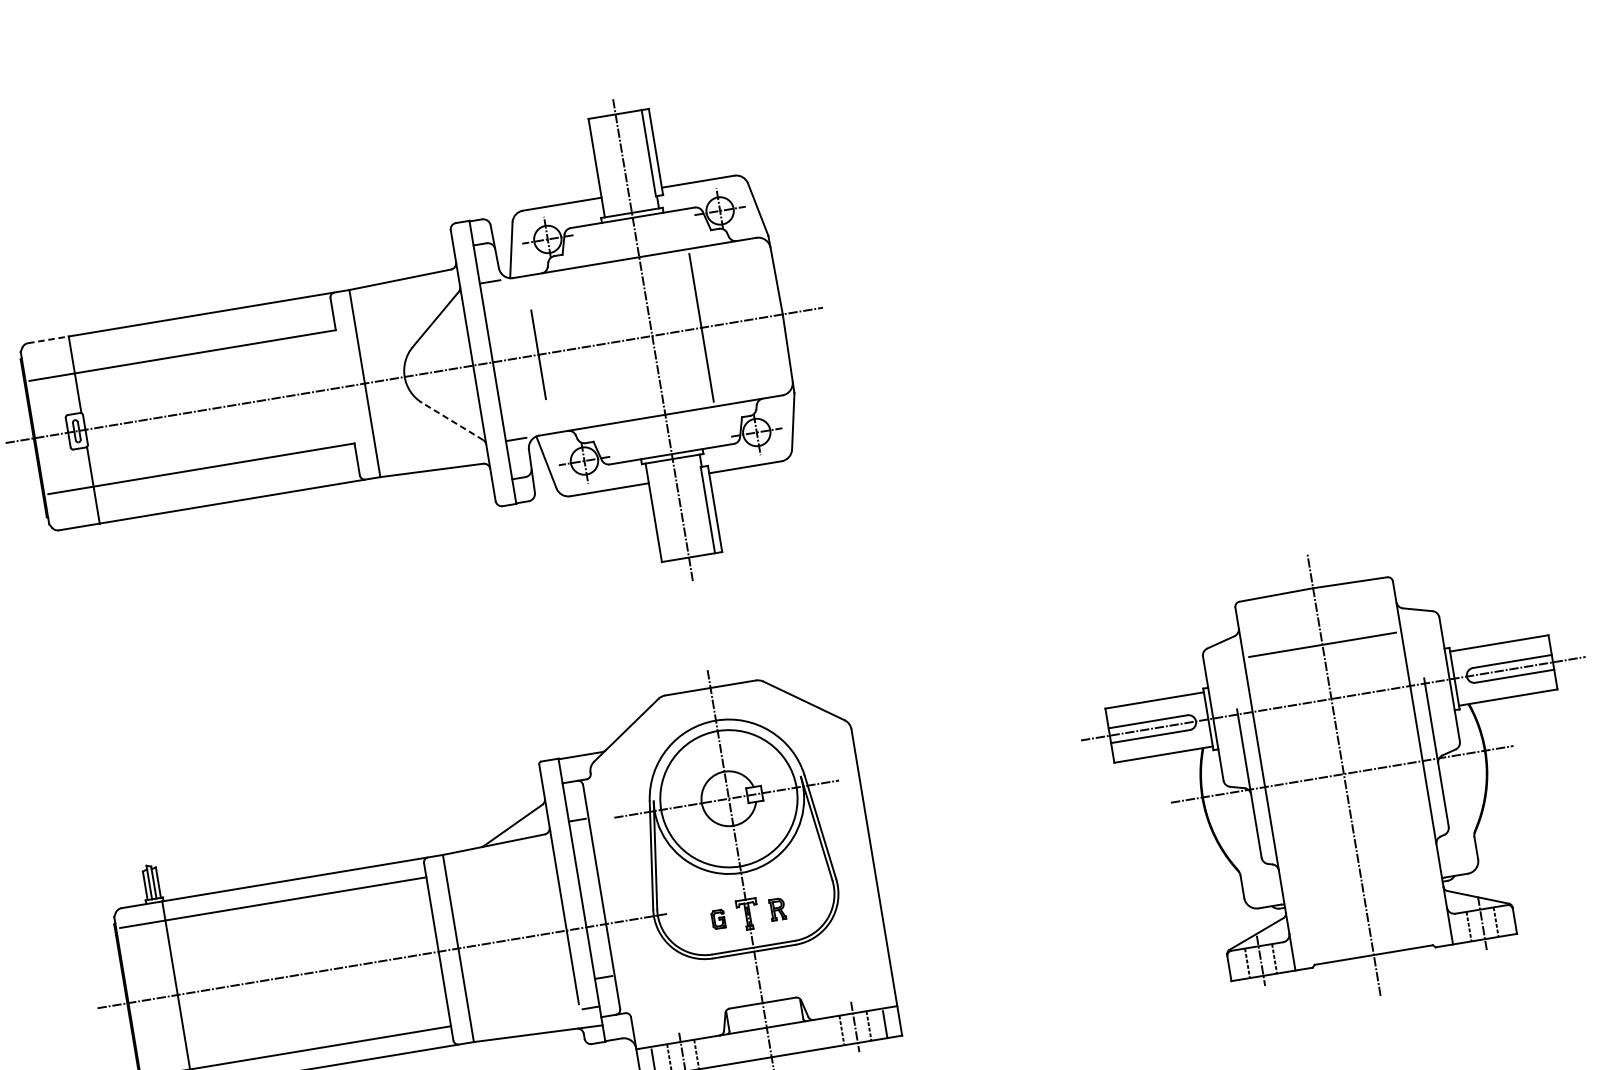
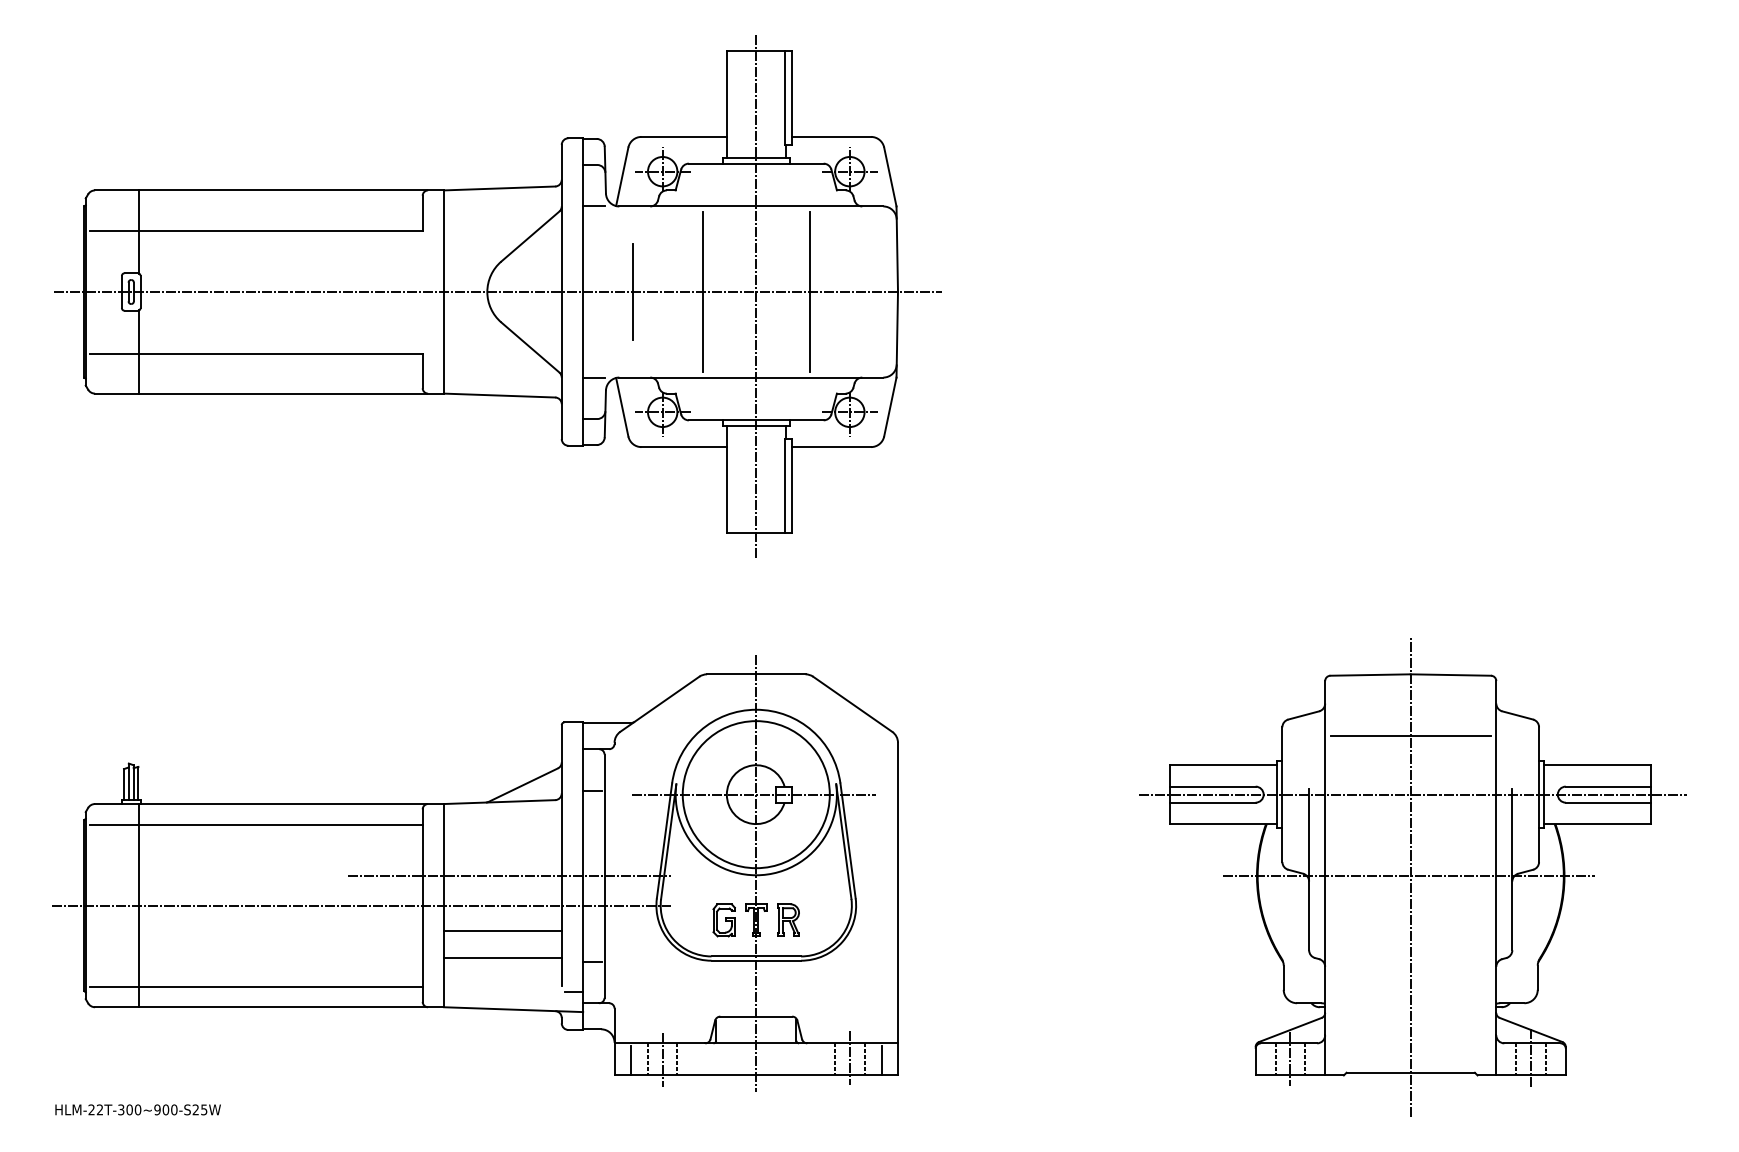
line: (48, 339) -> (117, 190), dashed -> solid
line: (602, 343) -> (702, 291), added
line: (451, 421) -> (529, 347), dashed -> solid
part: (777, 908) -> (788, 919), size x1.43
line: (514, 911) -> (509, 876), added
part: (717, 919) -> (723, 920), size x1.67
line: (515, 962) -> (502, 930), added
line: (520, 988) -> (502, 958), added

